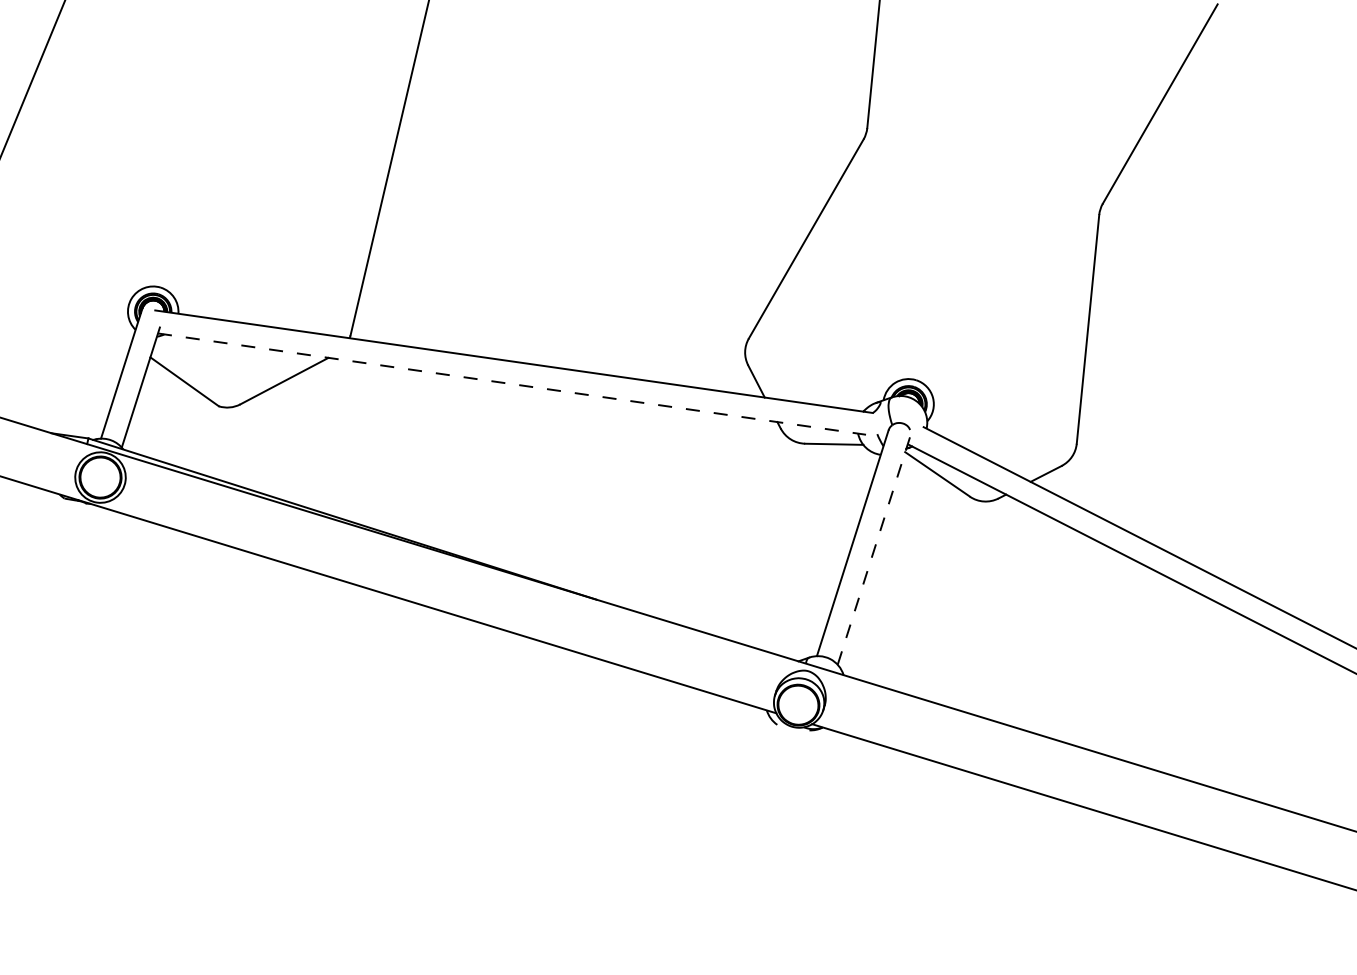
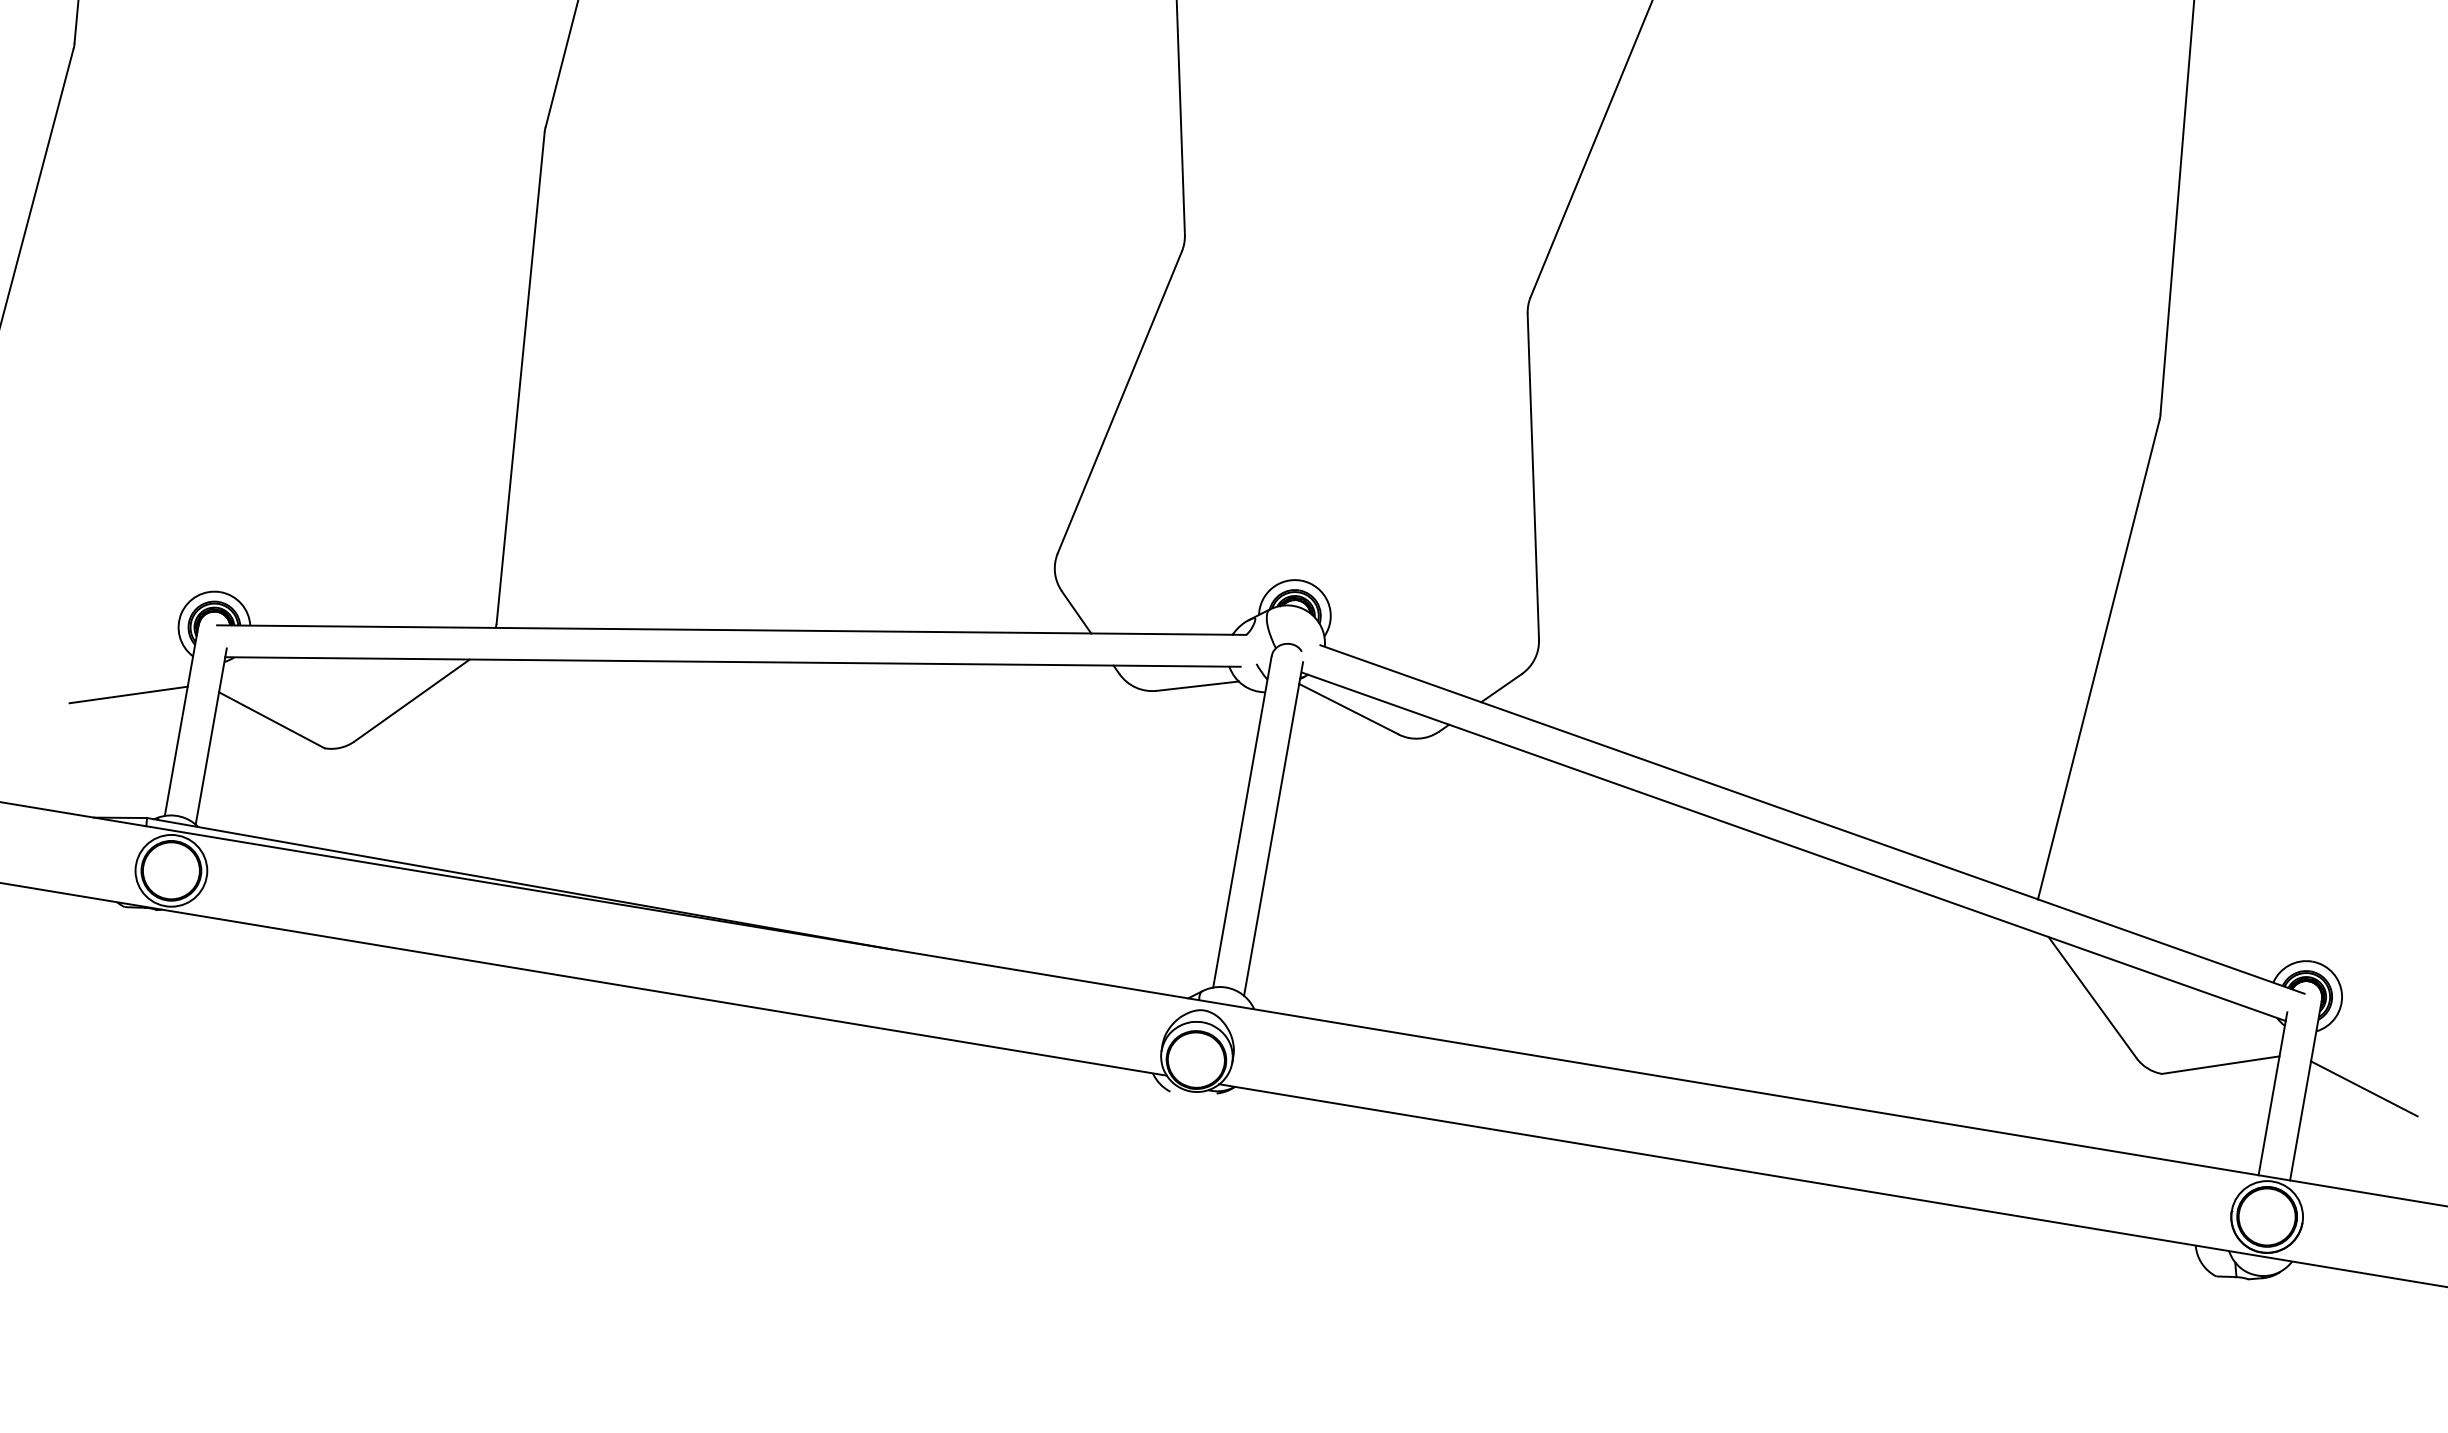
line: (86, 350) -> (128, 694), added
line: (511, 384) -> (732, 662), dashed -> solid
line: (873, 550) -> (1273, 828), dashed -> solid

